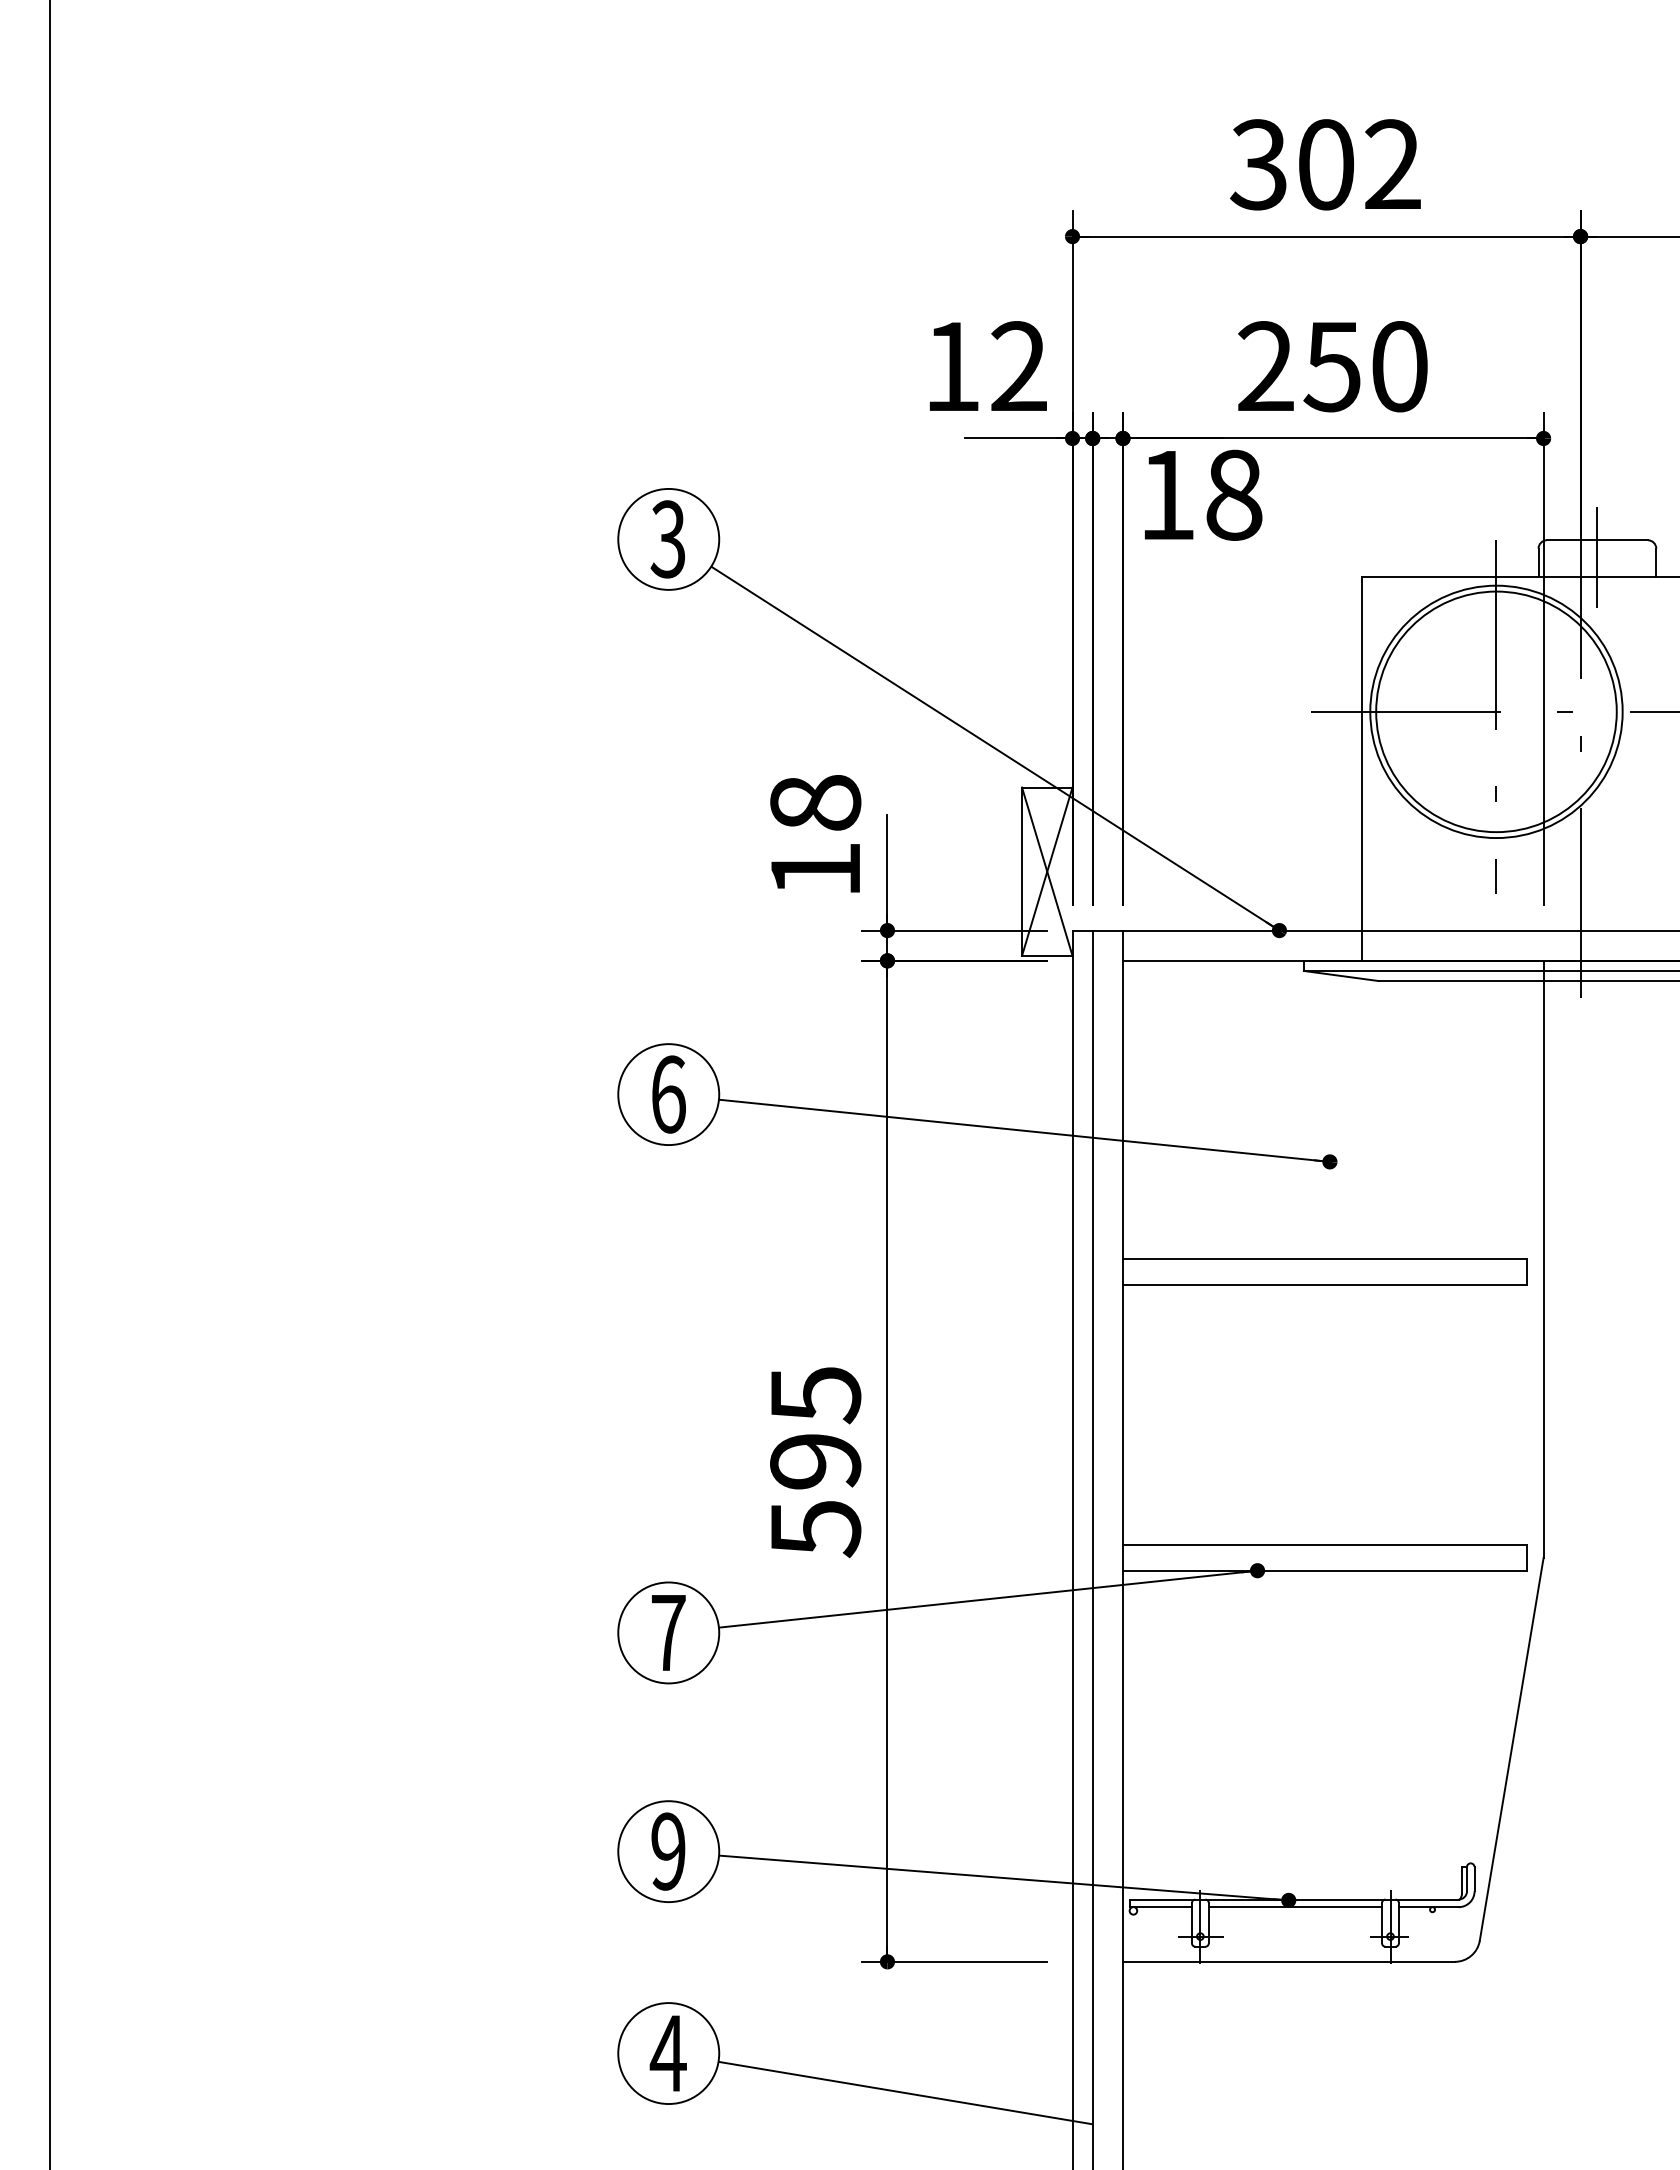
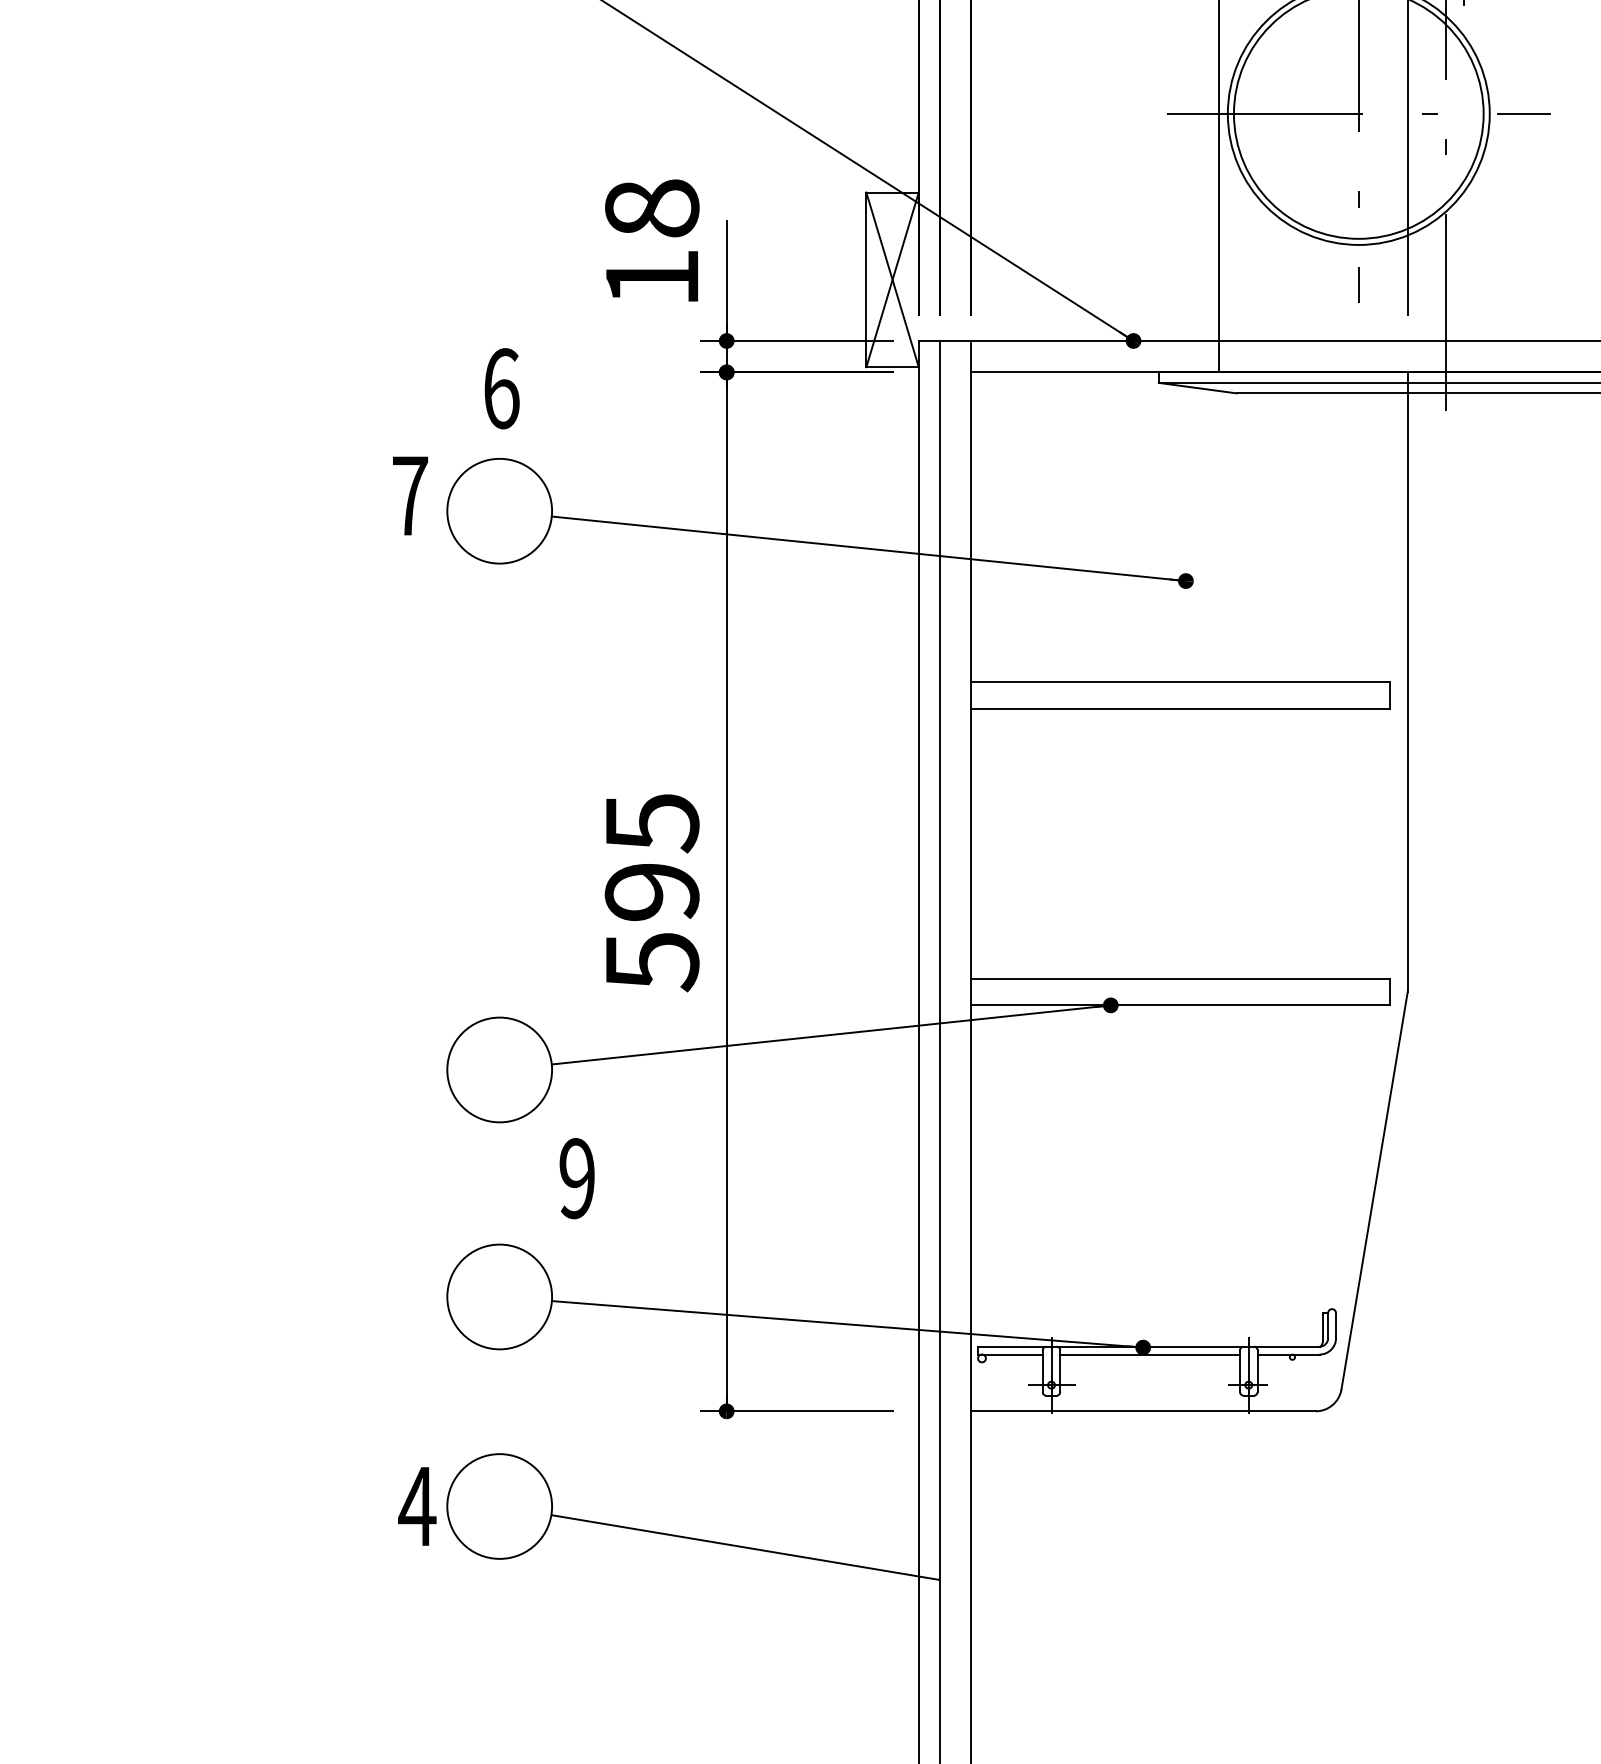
text: (668, 1094) -> (501, 388), moved
text: (668, 1632) -> (410, 495), moved
text: (668, 1851) -> (577, 1178), moved
text: (667, 2053) -> (416, 1506), moved

